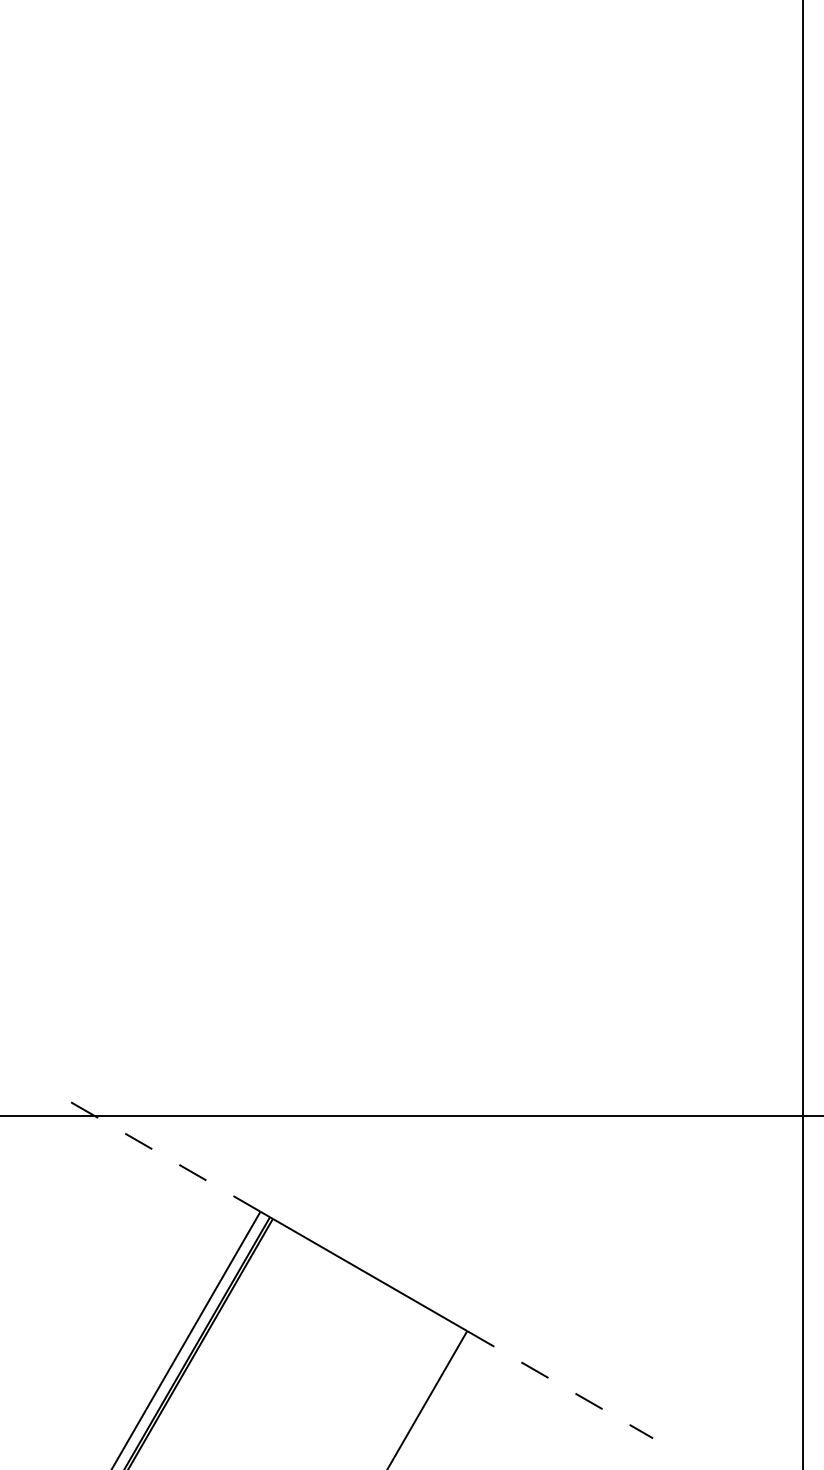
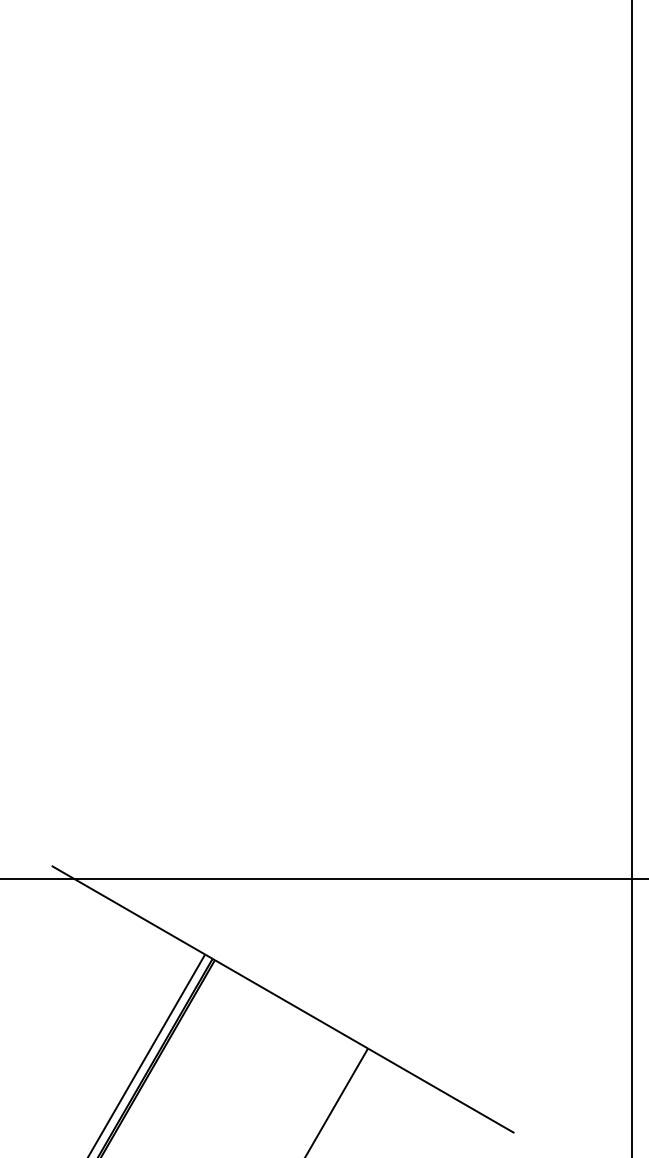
line: (163, 1155) -> (128, 910), dashed -> solid
line: (560, 1384) -> (441, 1090), dashed -> solid

